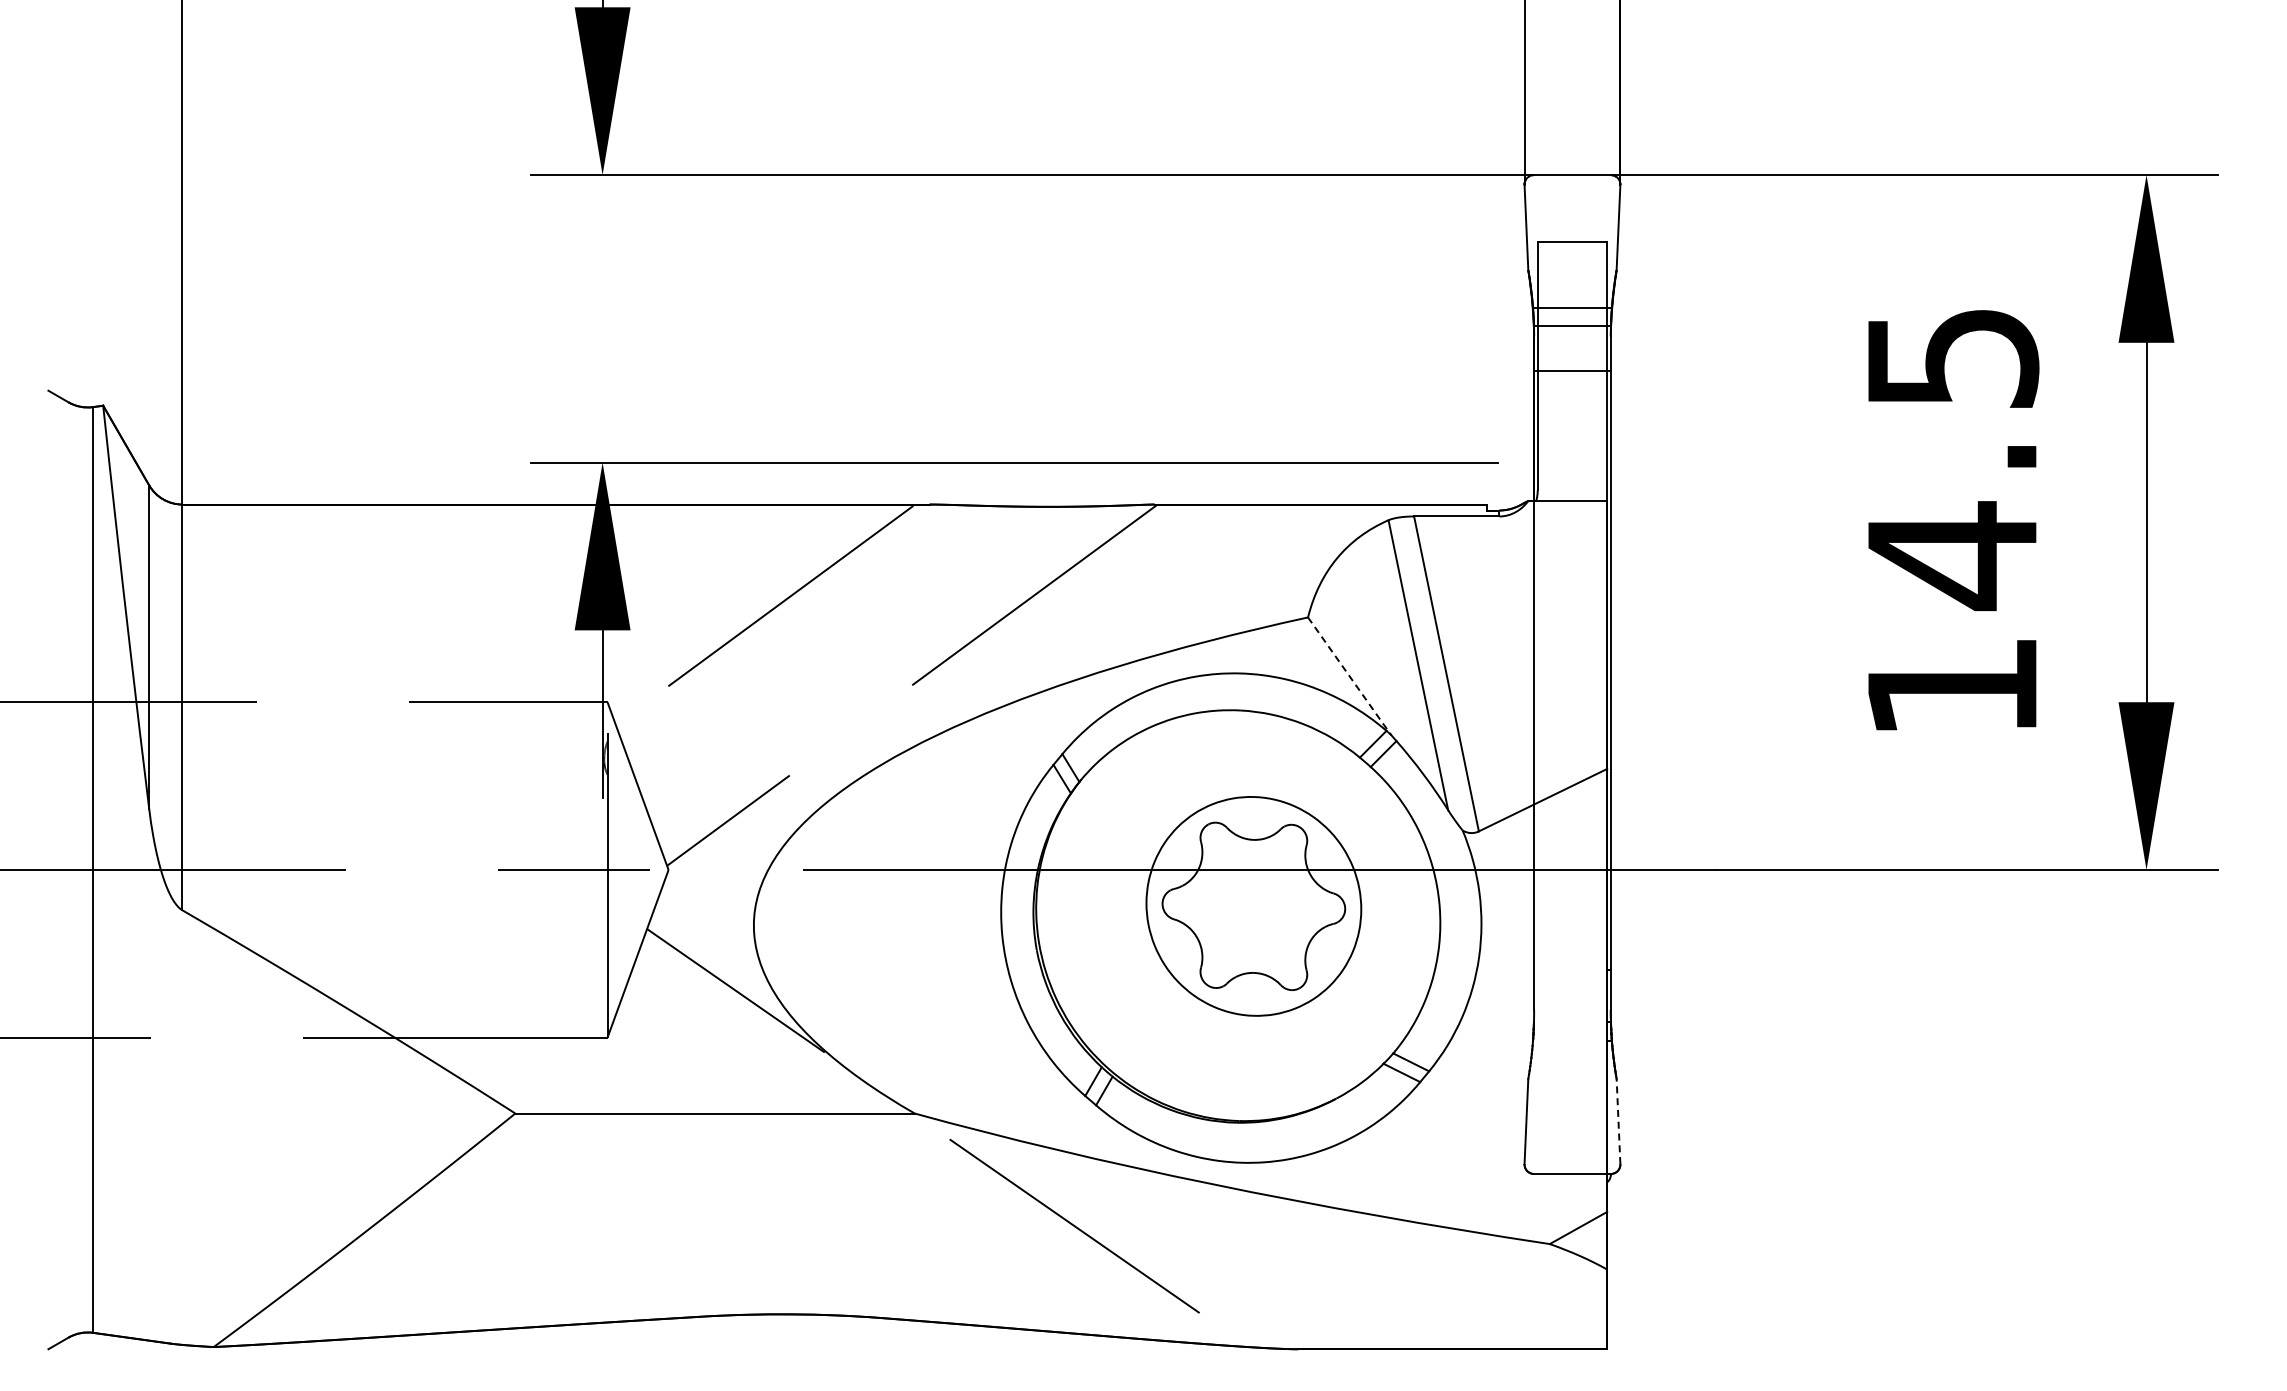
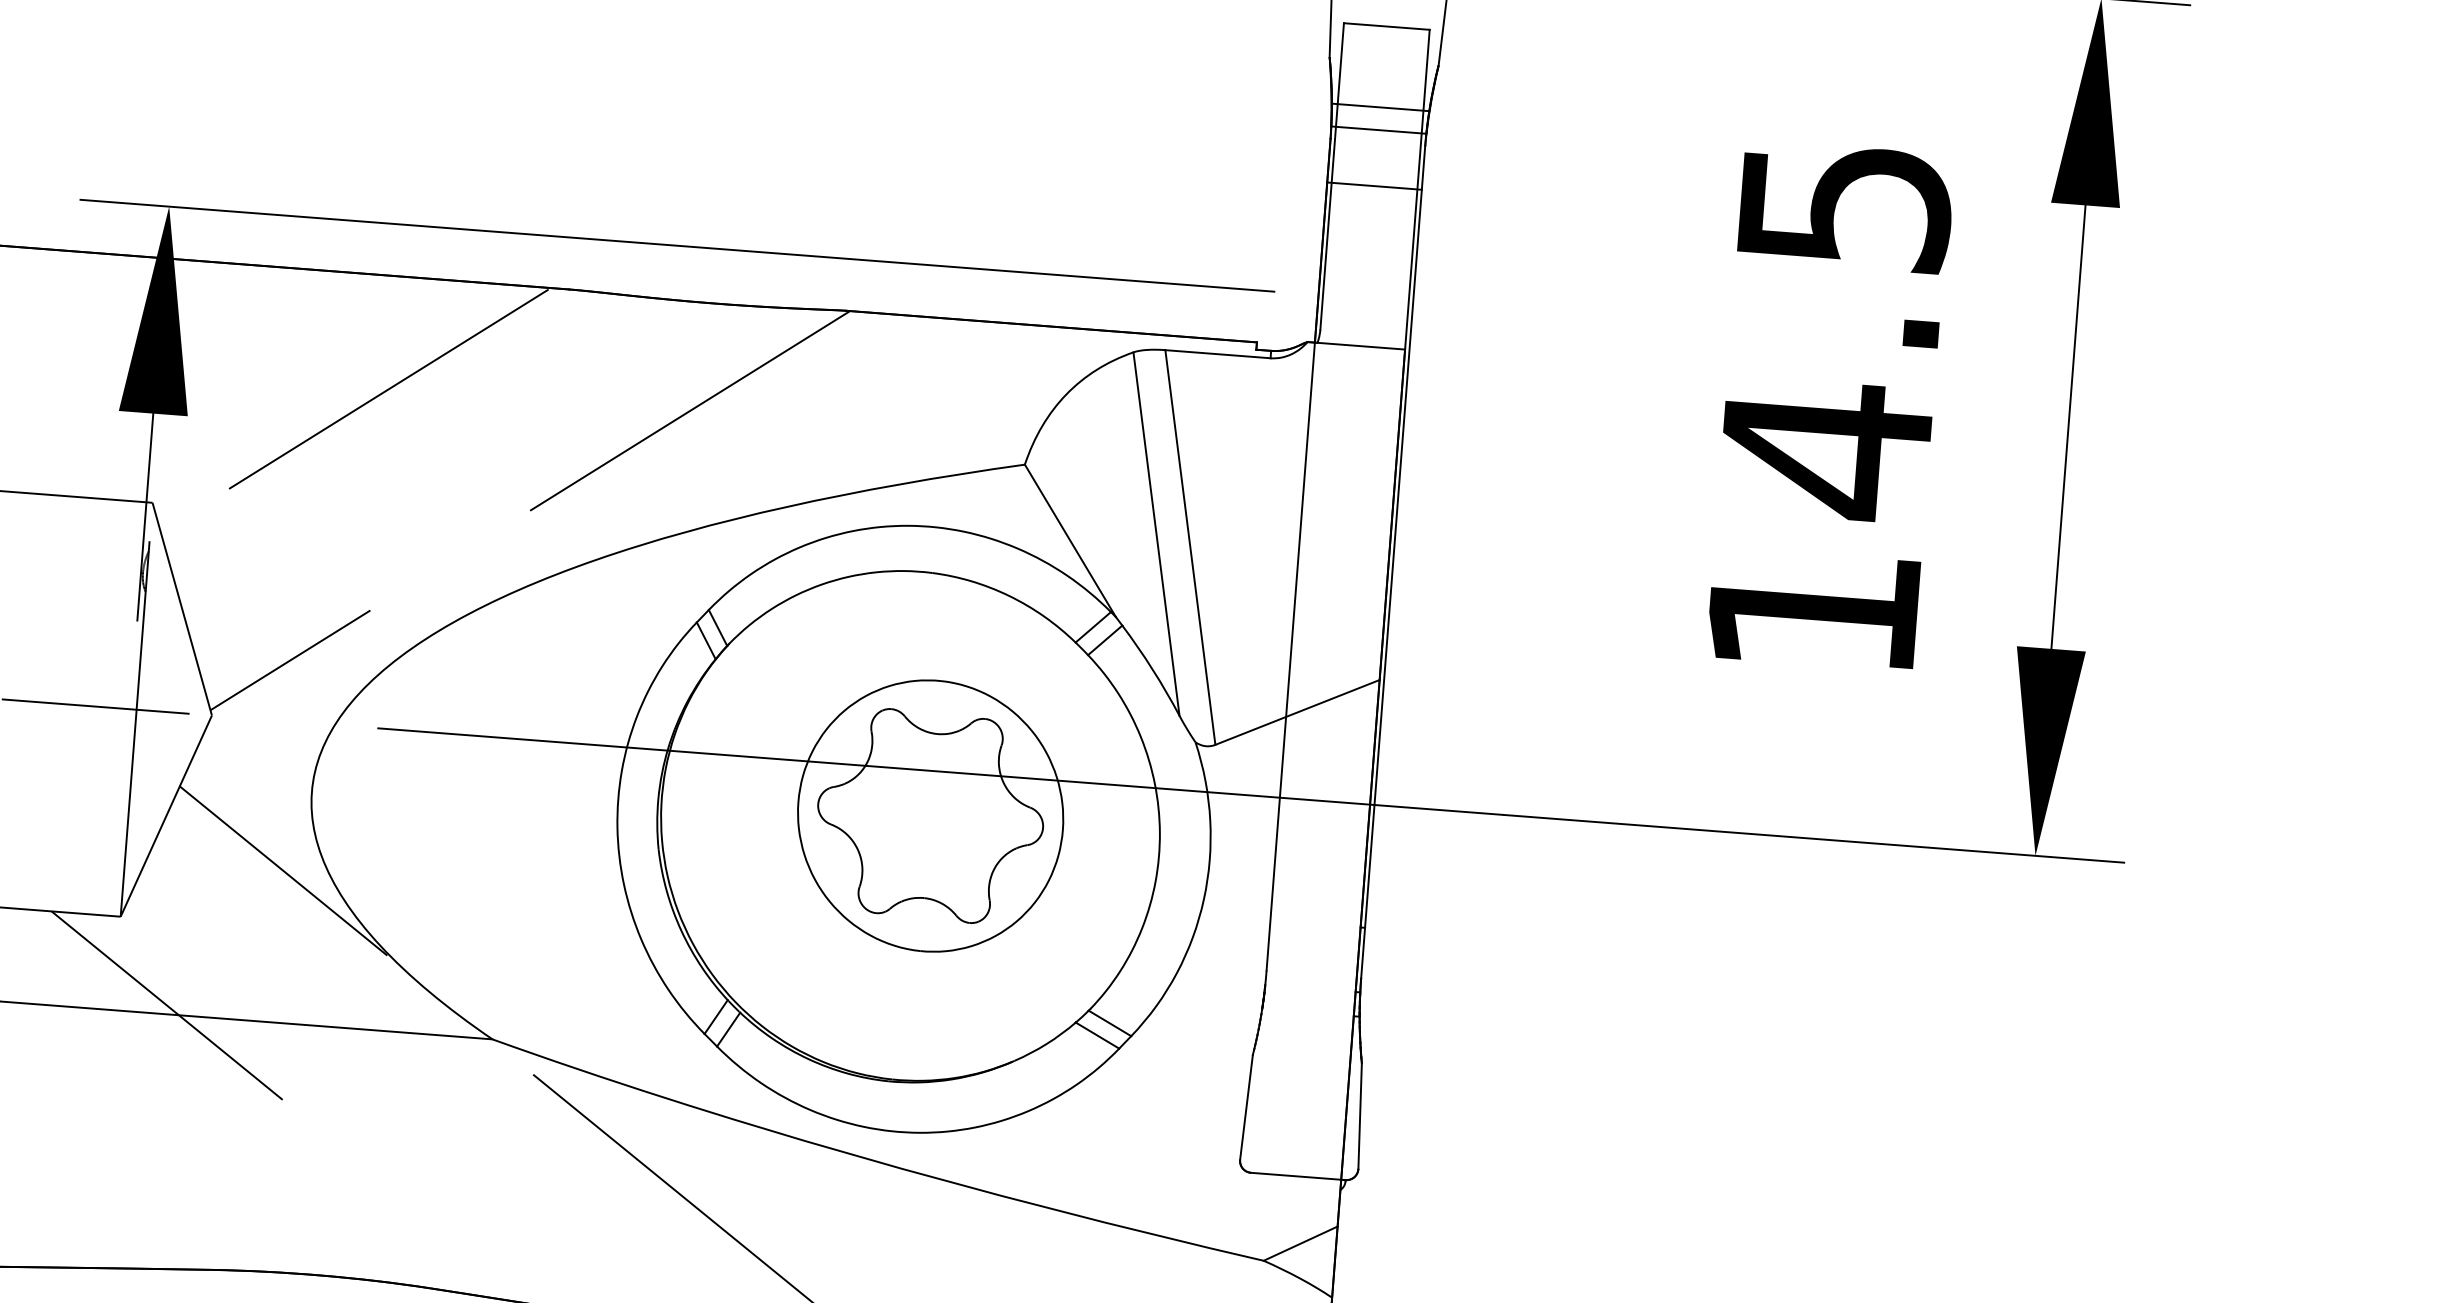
line: (1349, 676) -> (1070, 541), dashed -> solid
line: (650, 1106) -> (167, 1005), added
line: (1618, 1121) -> (1360, 1116), dashed -> solid

